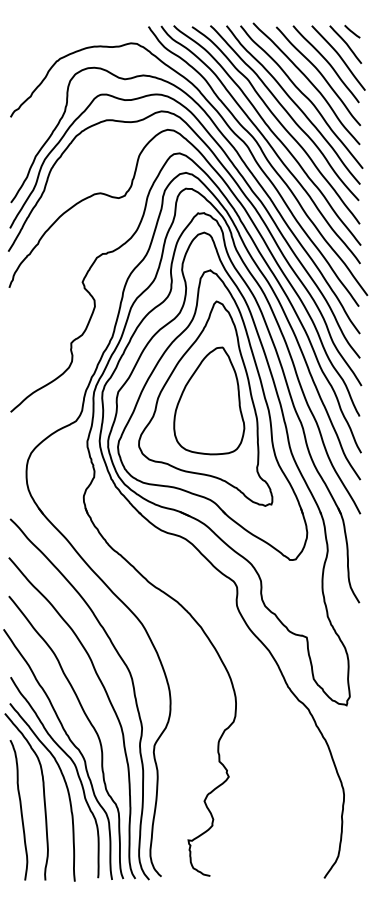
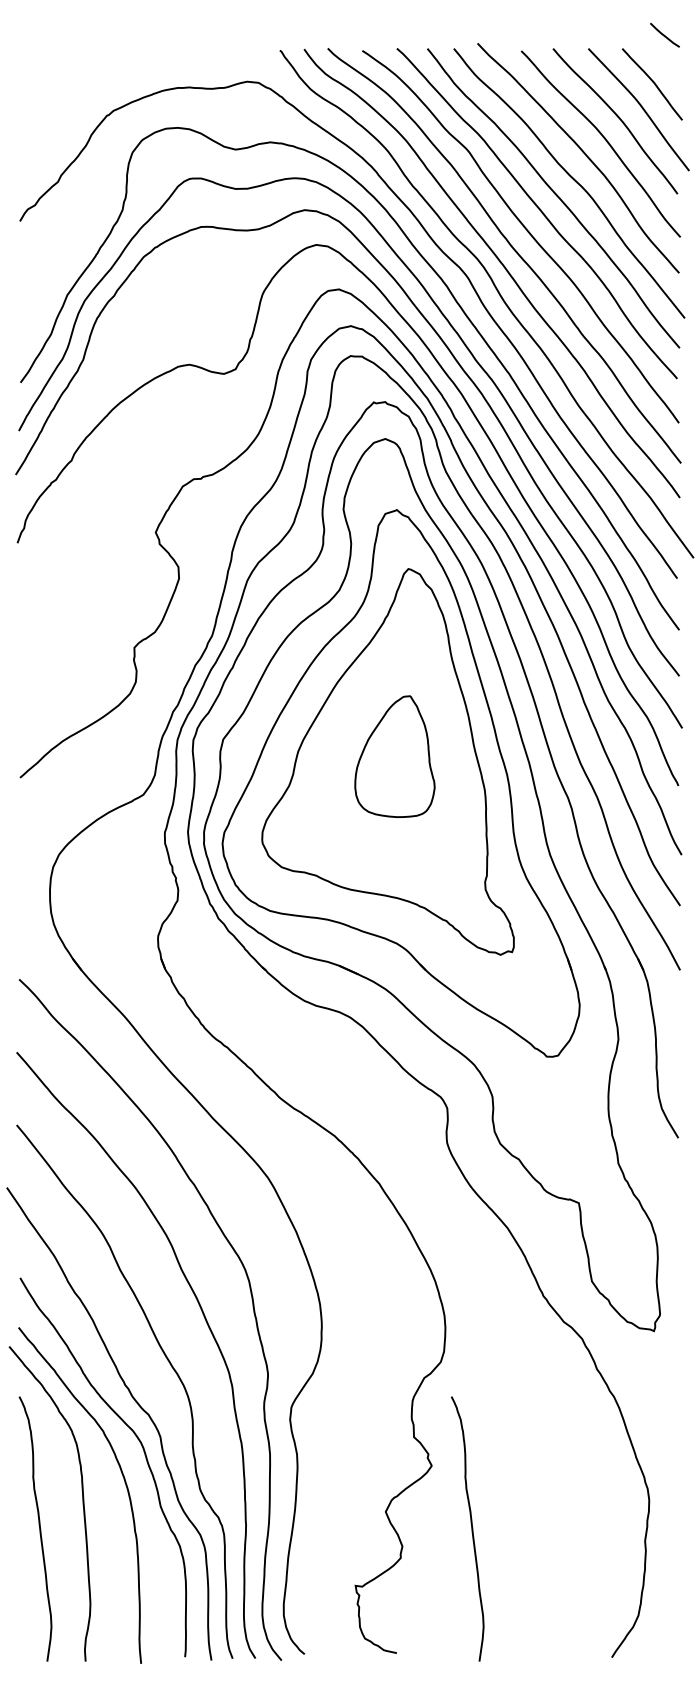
line: (352, 31) -> (665, 34), moved
part: (209, 400) -> (395, 755), size x0.6
curve: (249, 810) -> (470, 1529), added

